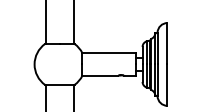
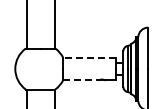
line: (109, 53) -> (90, 58), solid -> dashed
line: (100, 75) -> (81, 80), solid -> dashed

